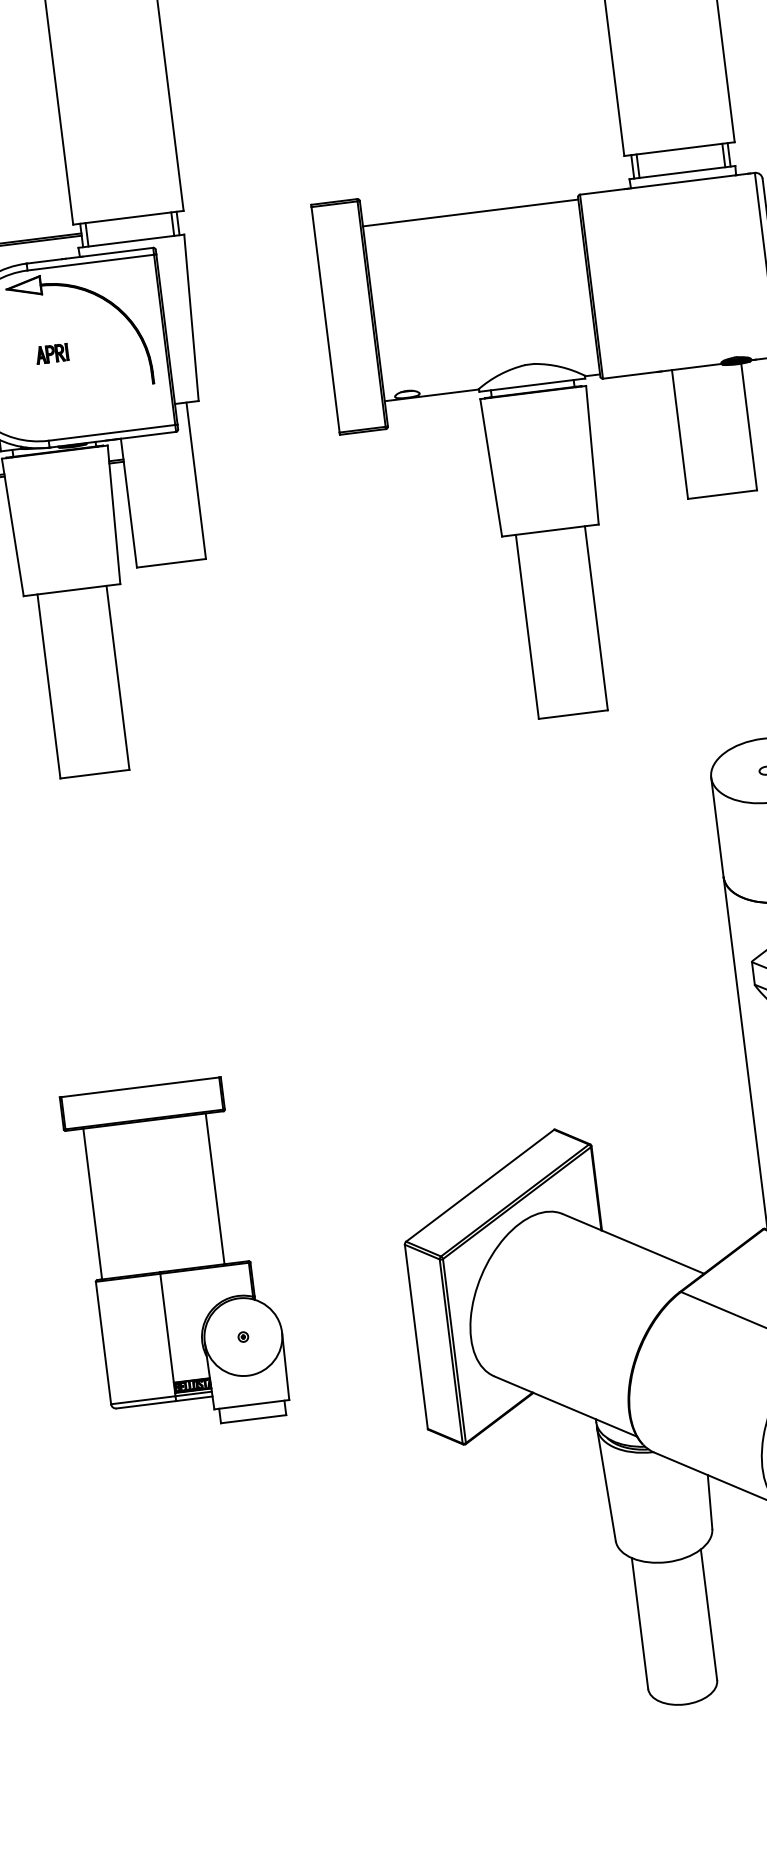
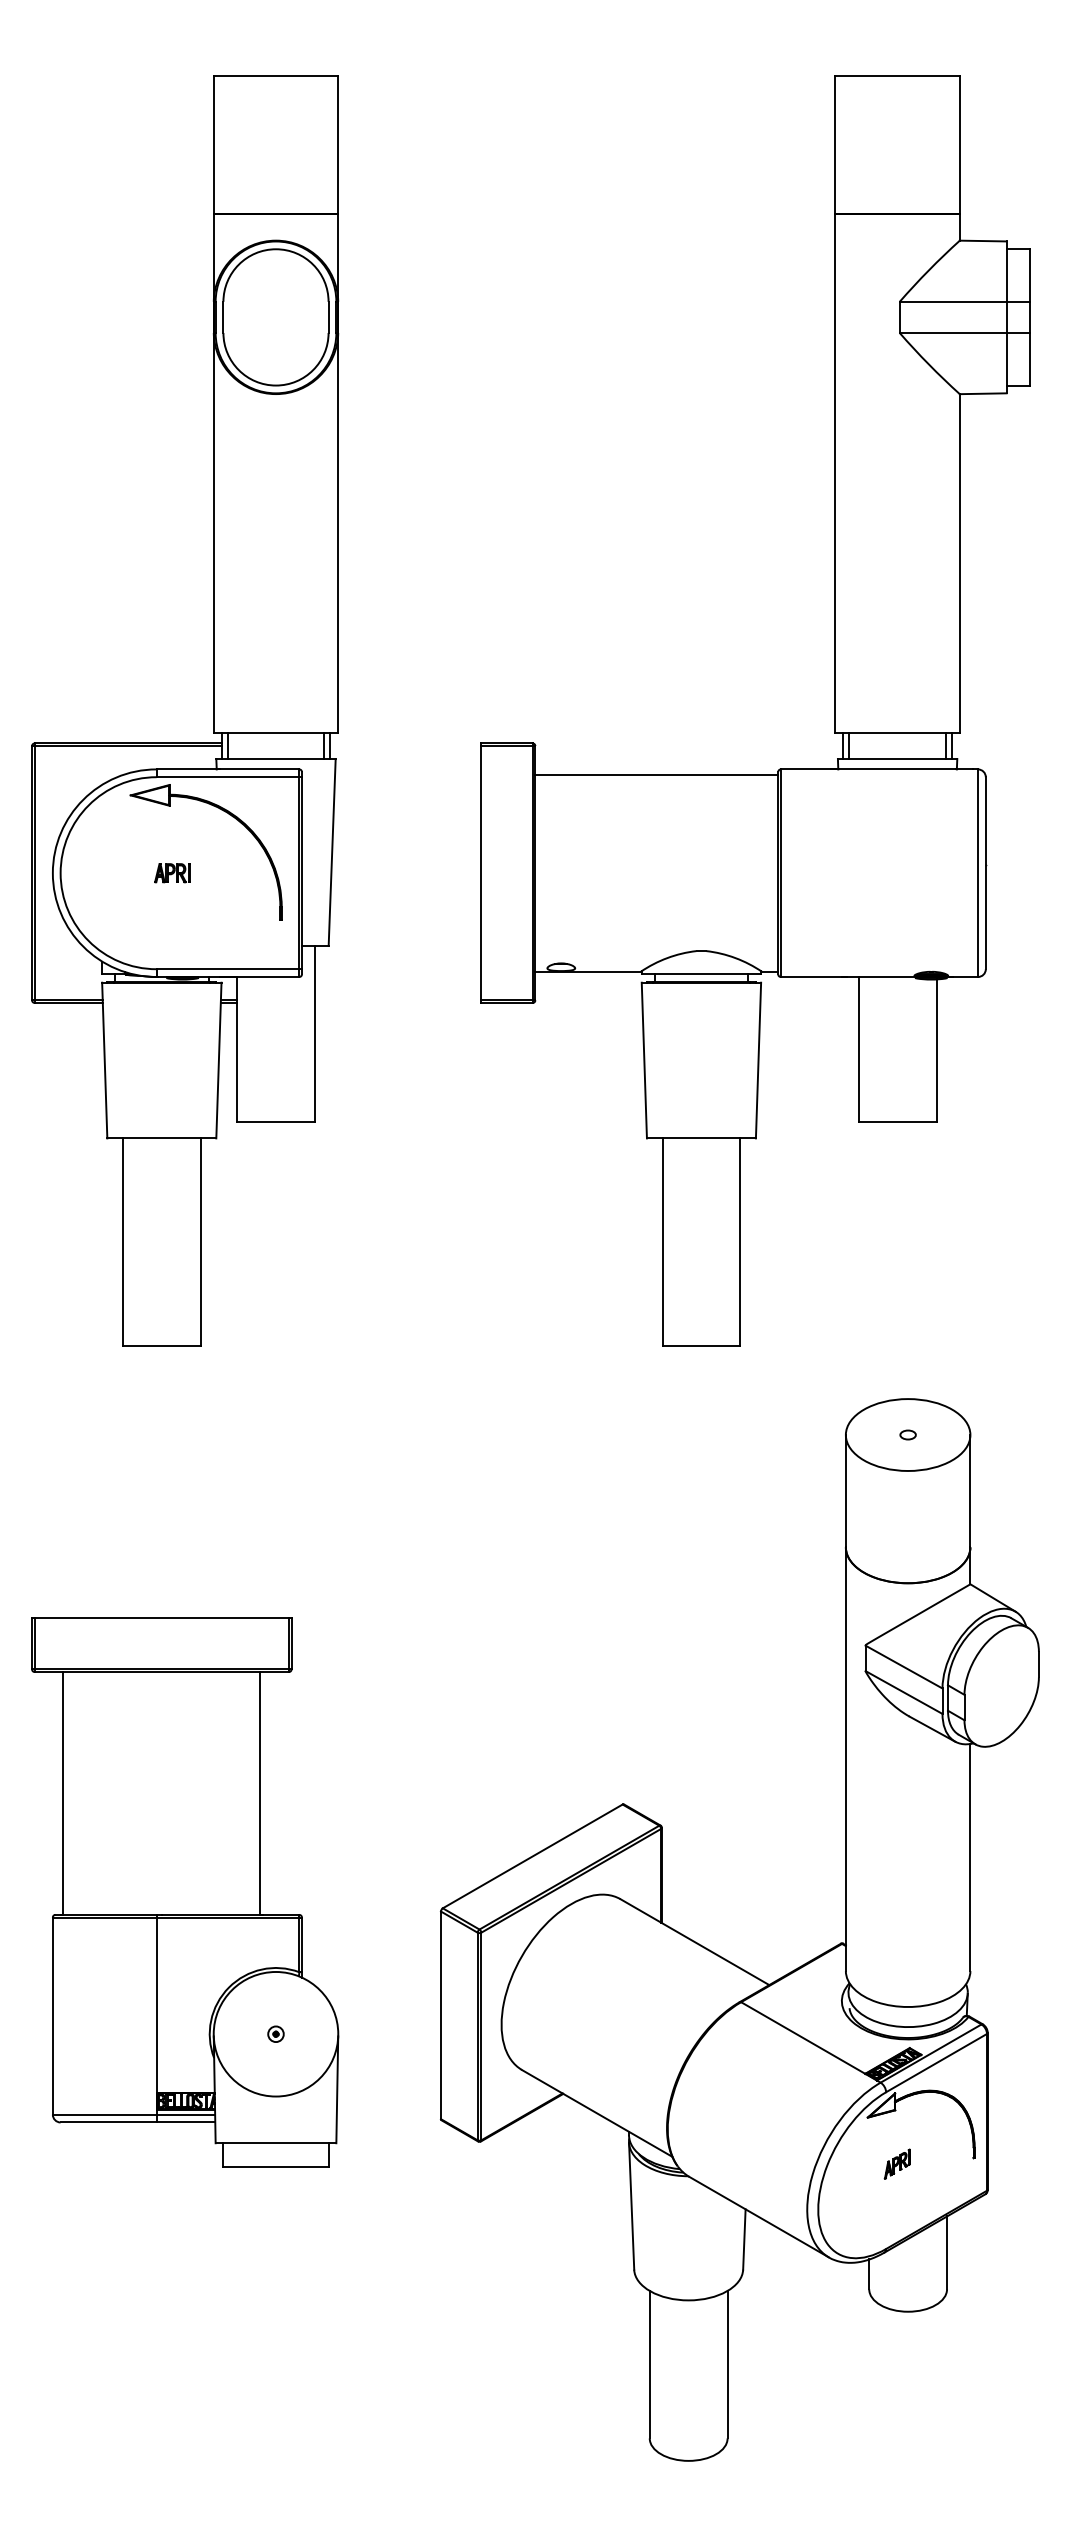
part: (176, 1256) -> (185, 1892), size x1.43

